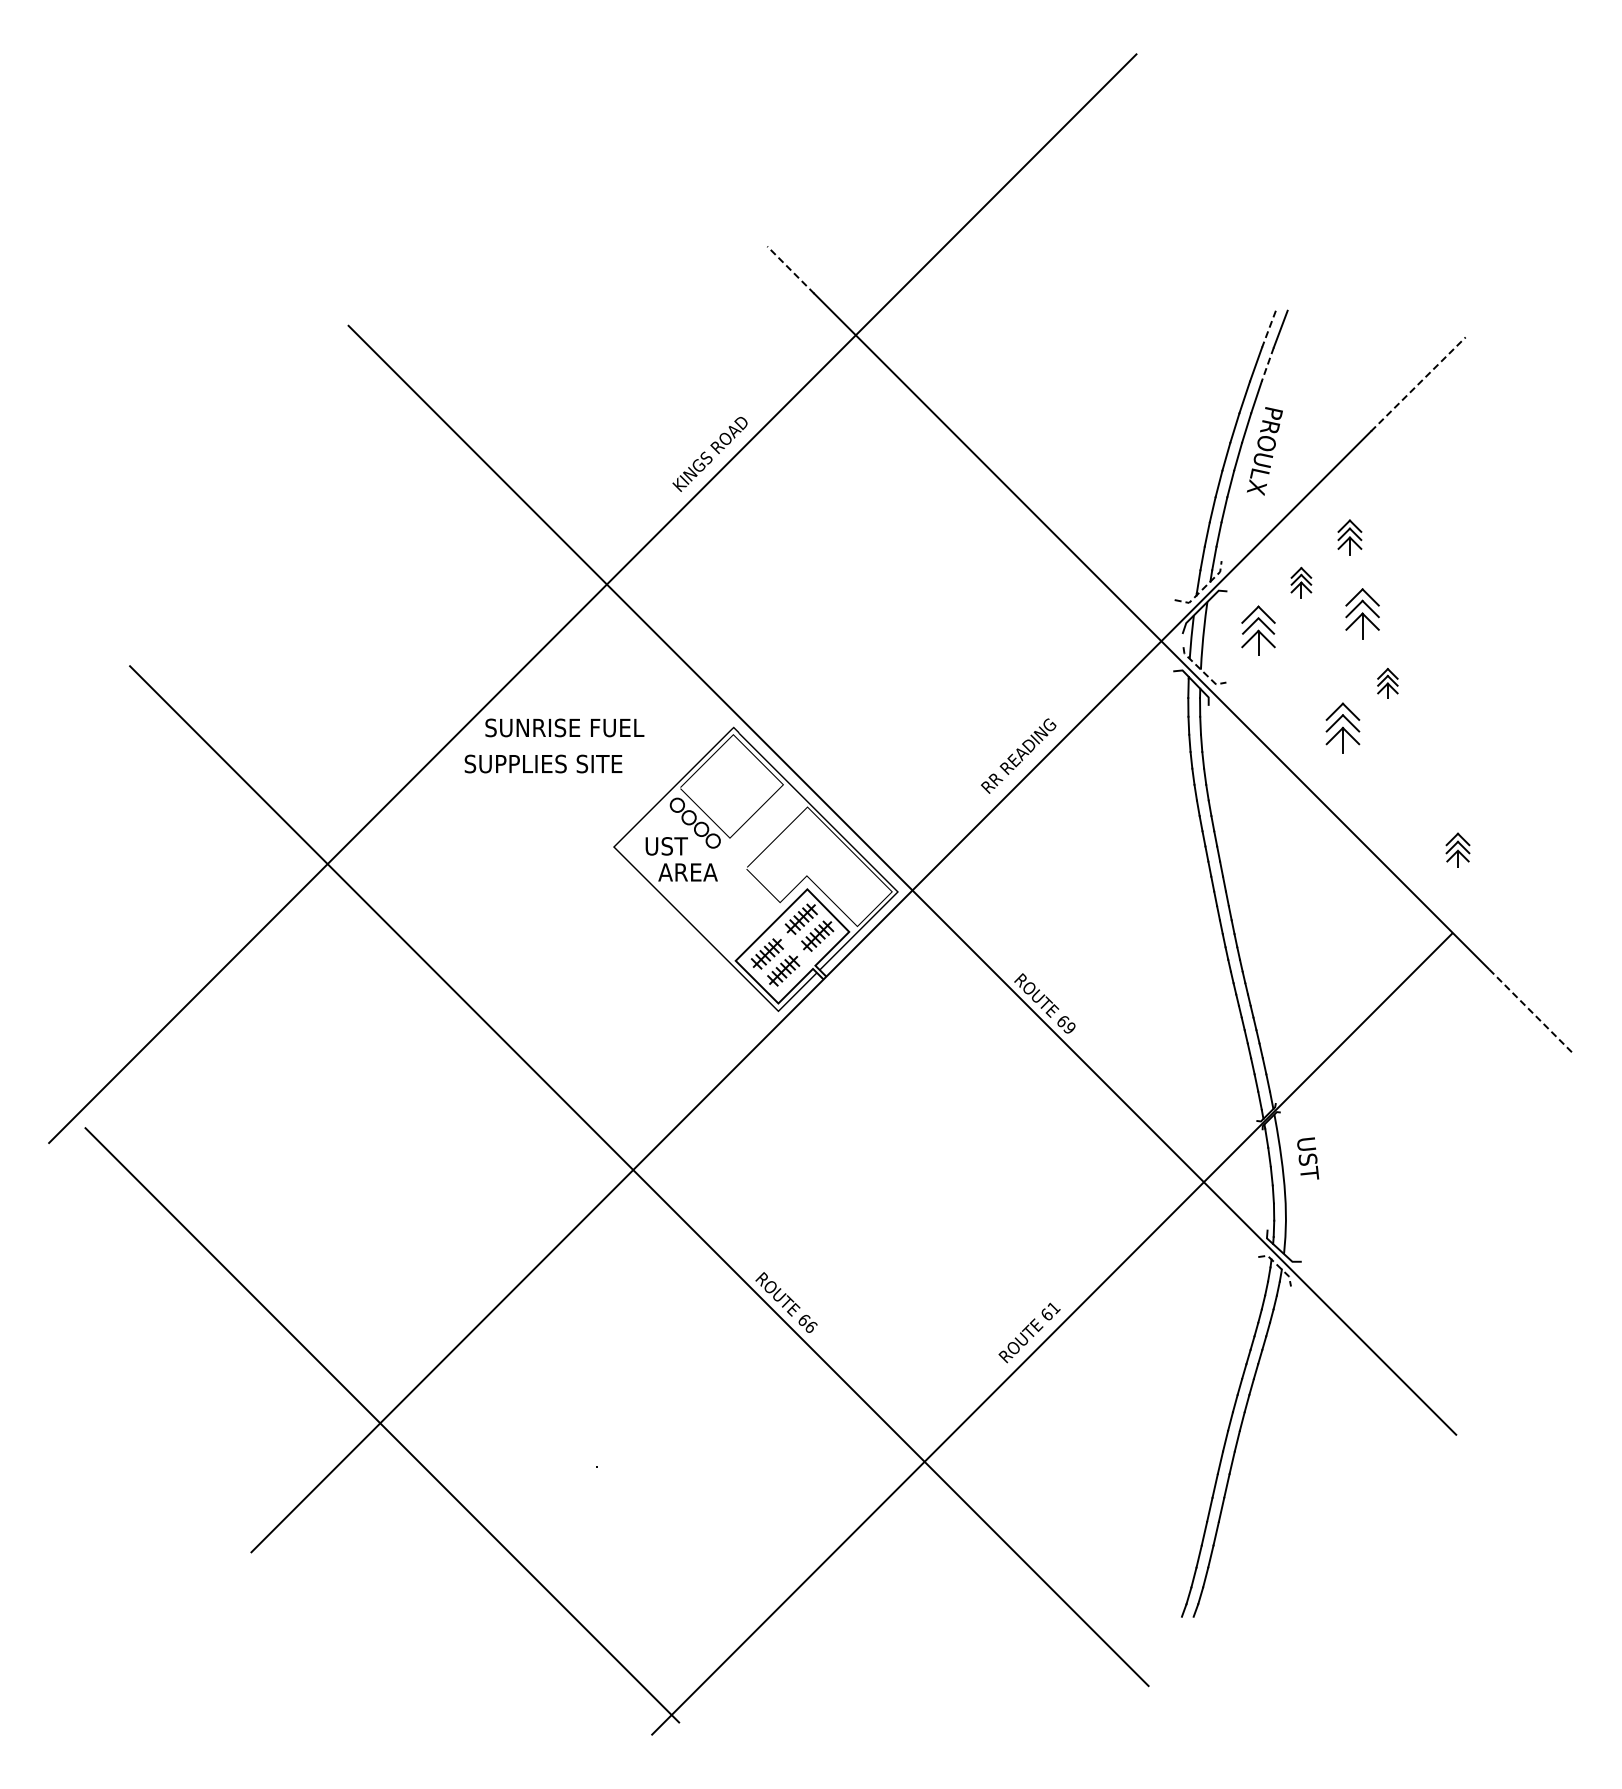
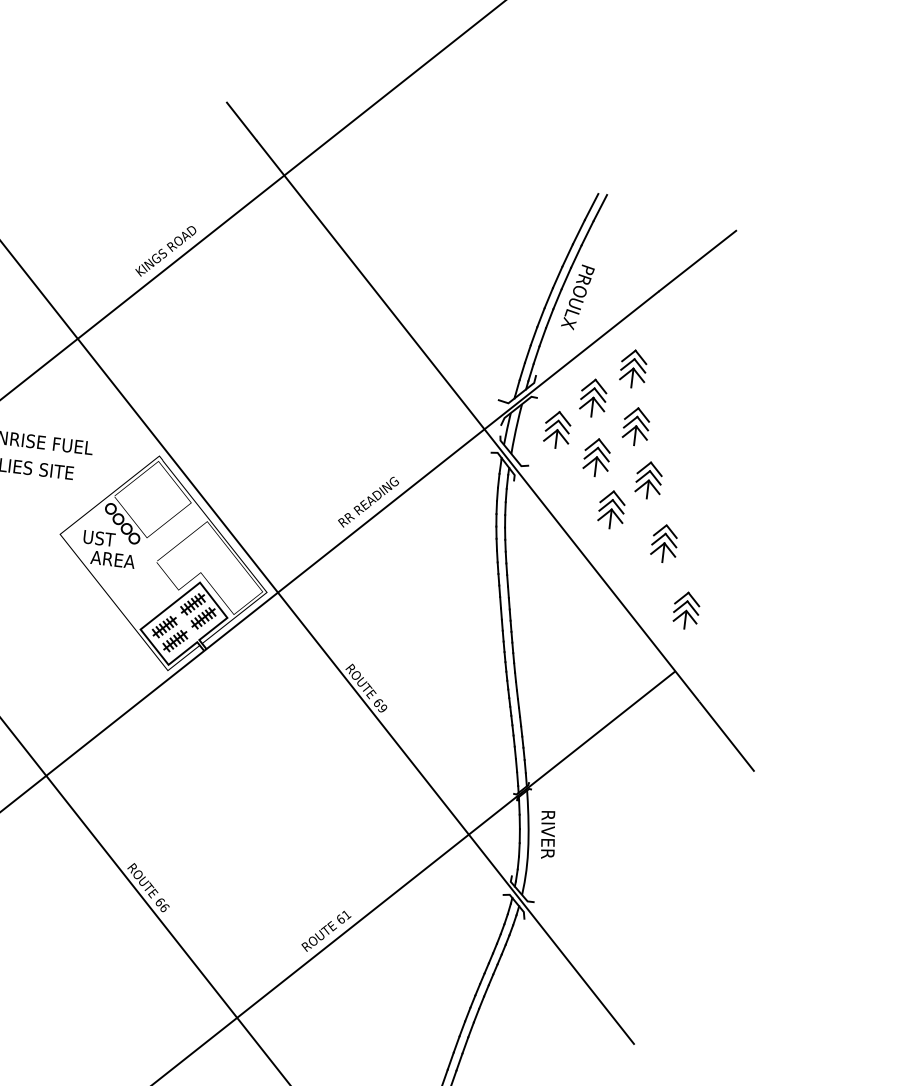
line: (790, 269) -> (241, 121), dashed -> solid
line: (1269, 329) -> (591, 207), dashed -> solid
line: (1267, 364) -> (587, 233), dashed -> solid
line: (1418, 384) -> (697, 261), dashed -> solid
part: (1349, 537) -> (633, 368), size x1.43
part: (1301, 582) -> (593, 397), size x1.67
line: (1203, 588) -> (520, 393), dashed -> solid
part: (1315, 660) -> (597, 457), added
line: (1202, 670) -> (512, 454), dashed -> solid
part: (1387, 683) -> (648, 480), size x1.67
part: (1418, 764) -> (664, 543), added
part: (1457, 850) -> (686, 610), size x1.43
line: (1531, 1011) -> (726, 736), dashed -> solid
text: (1308, 1169) -> (547, 834), UST -> RIVER
line: (1279, 1266) -> (517, 903), dashed -> solid

